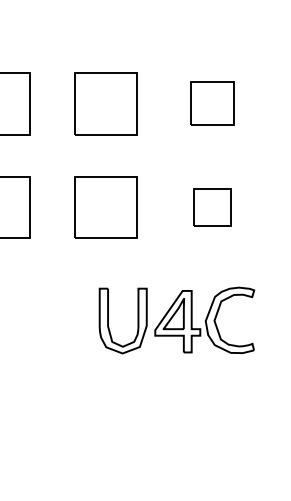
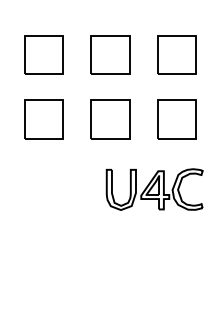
part: (212, 102) -> (176, 54), size x1.43
part: (212, 207) -> (176, 119), size x1.67

